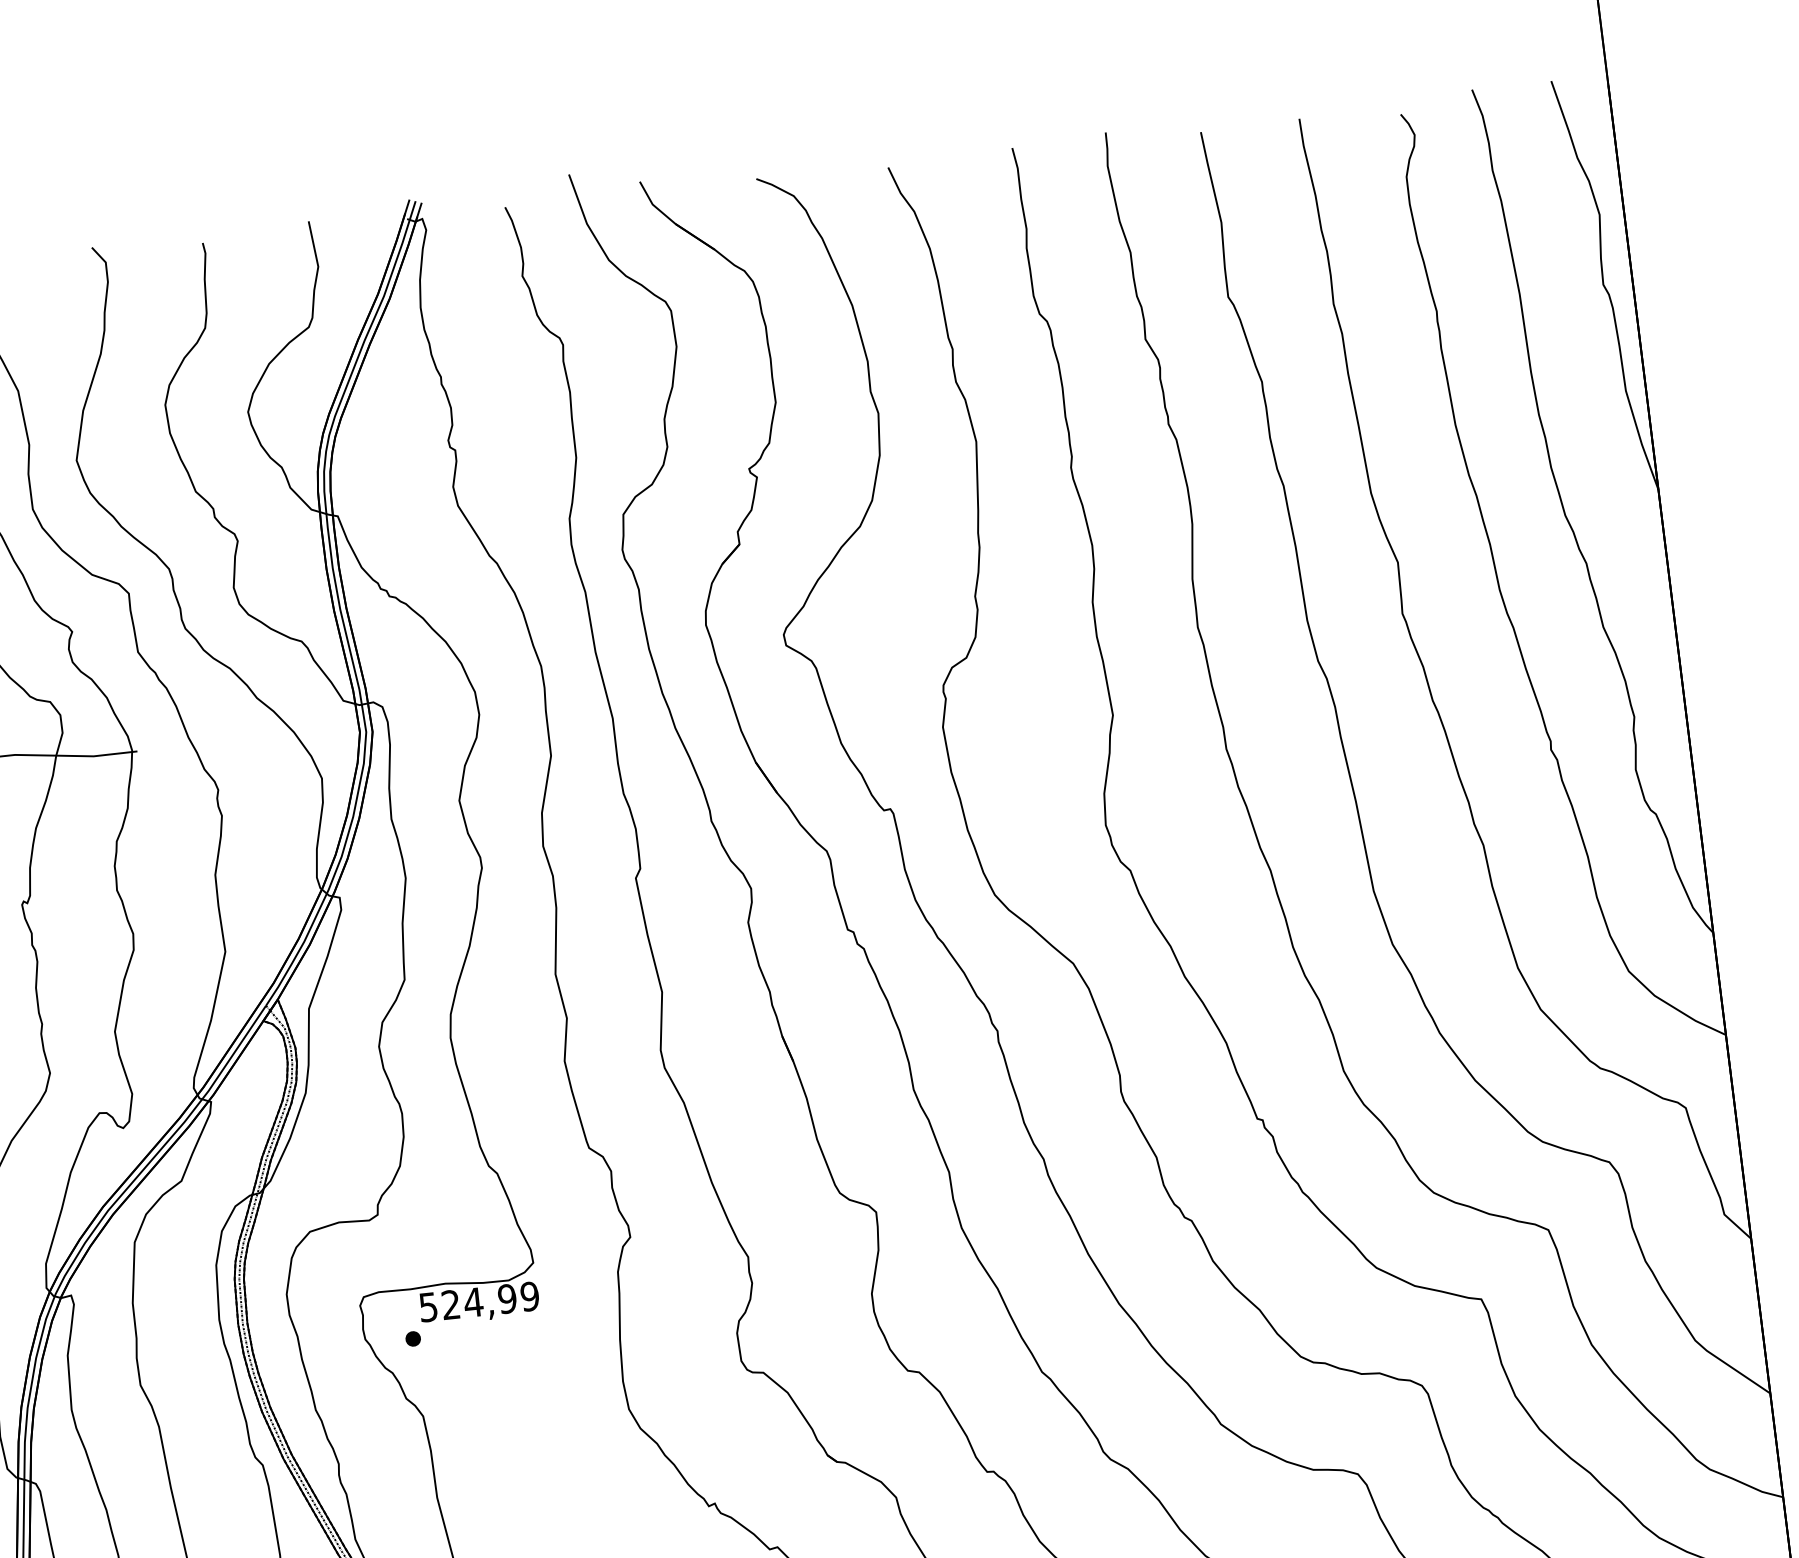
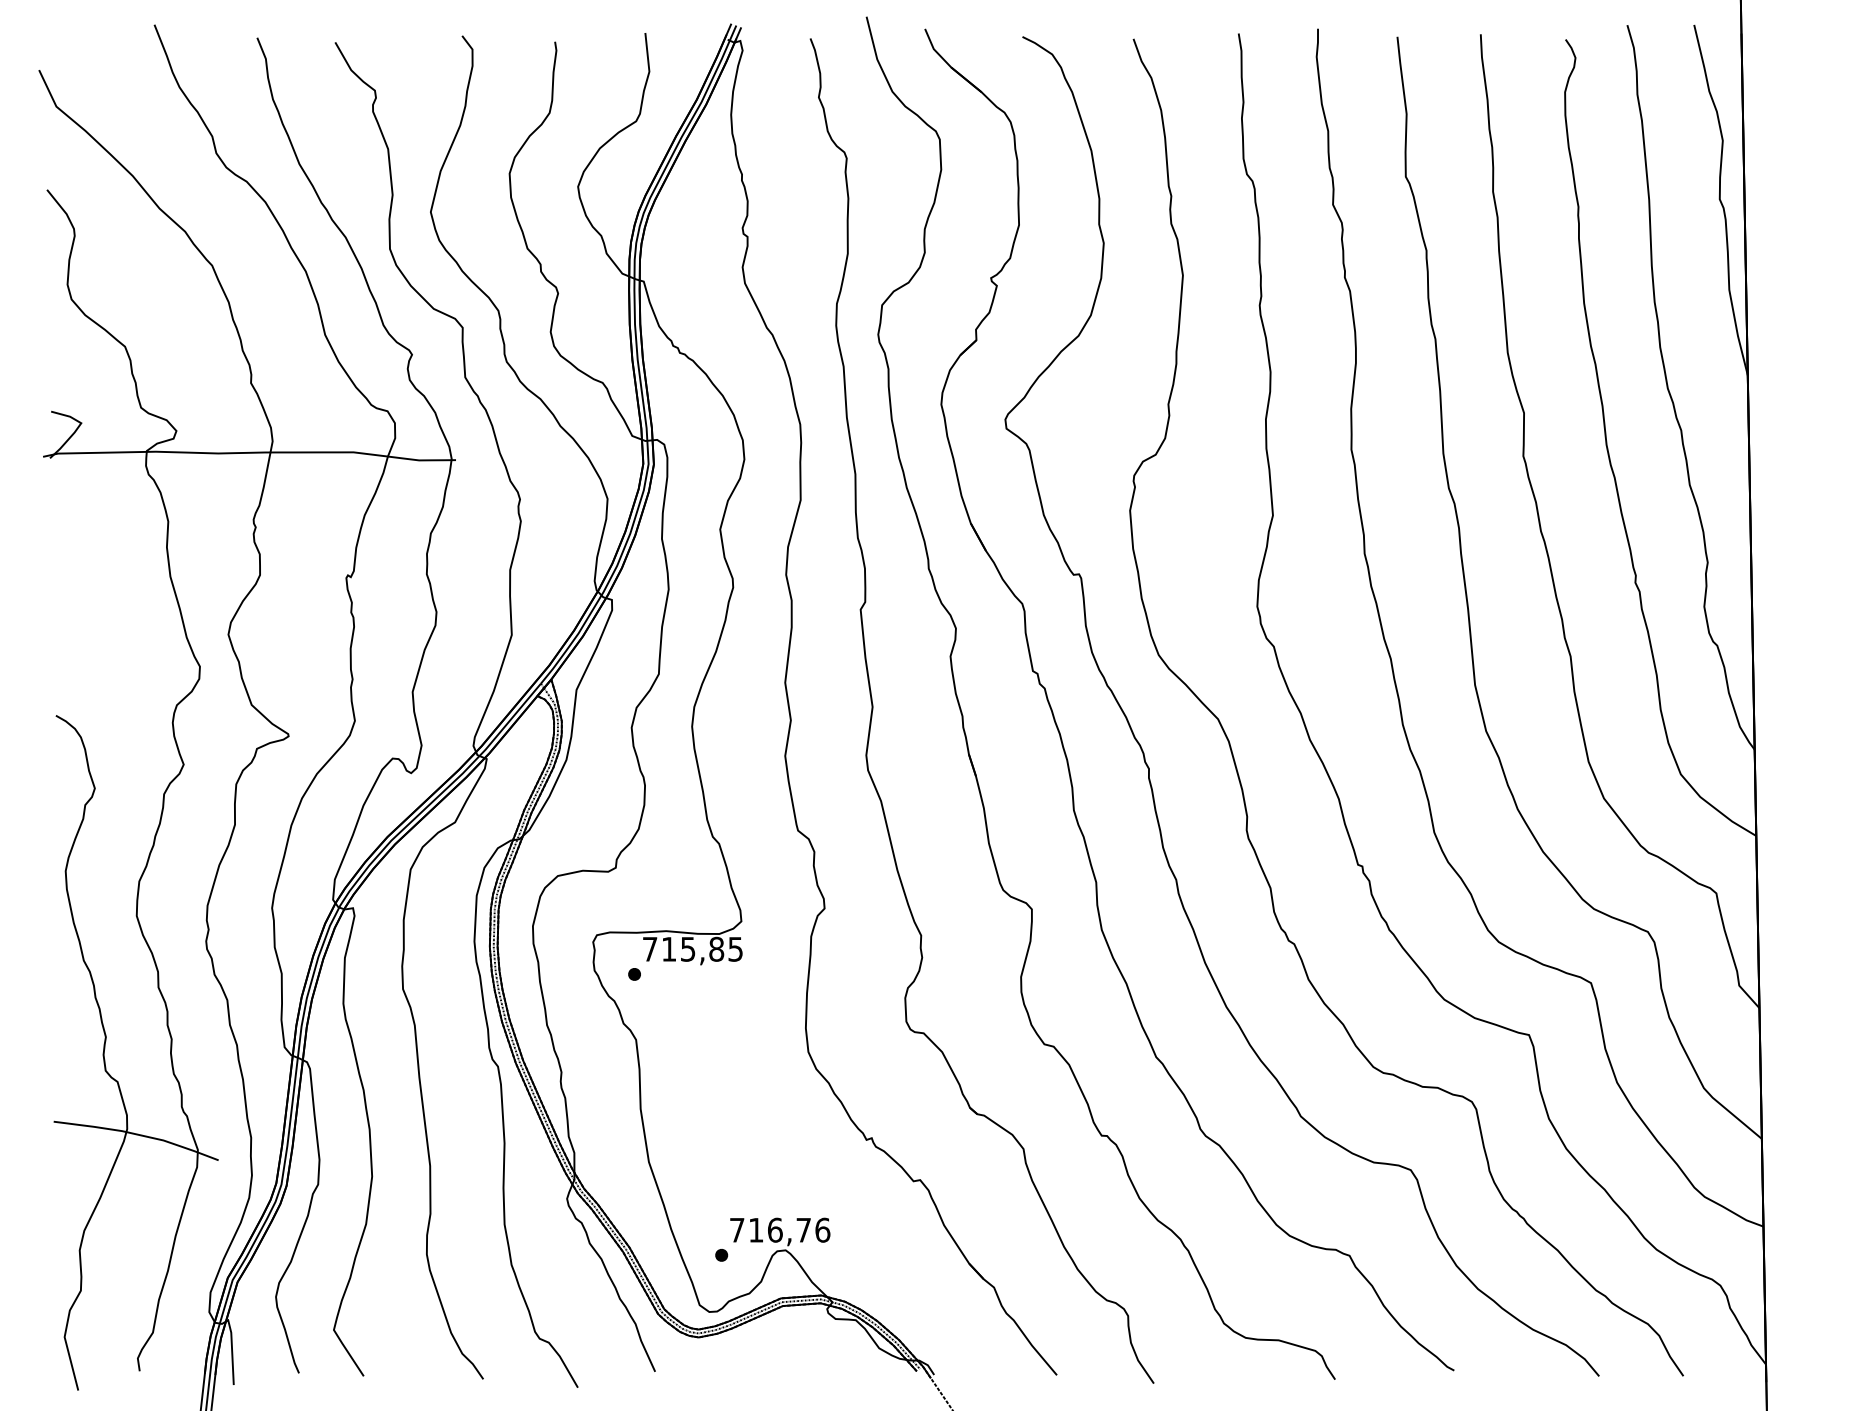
text: (479, 1300) -> (693, 948), 524,99 -> 715,85

